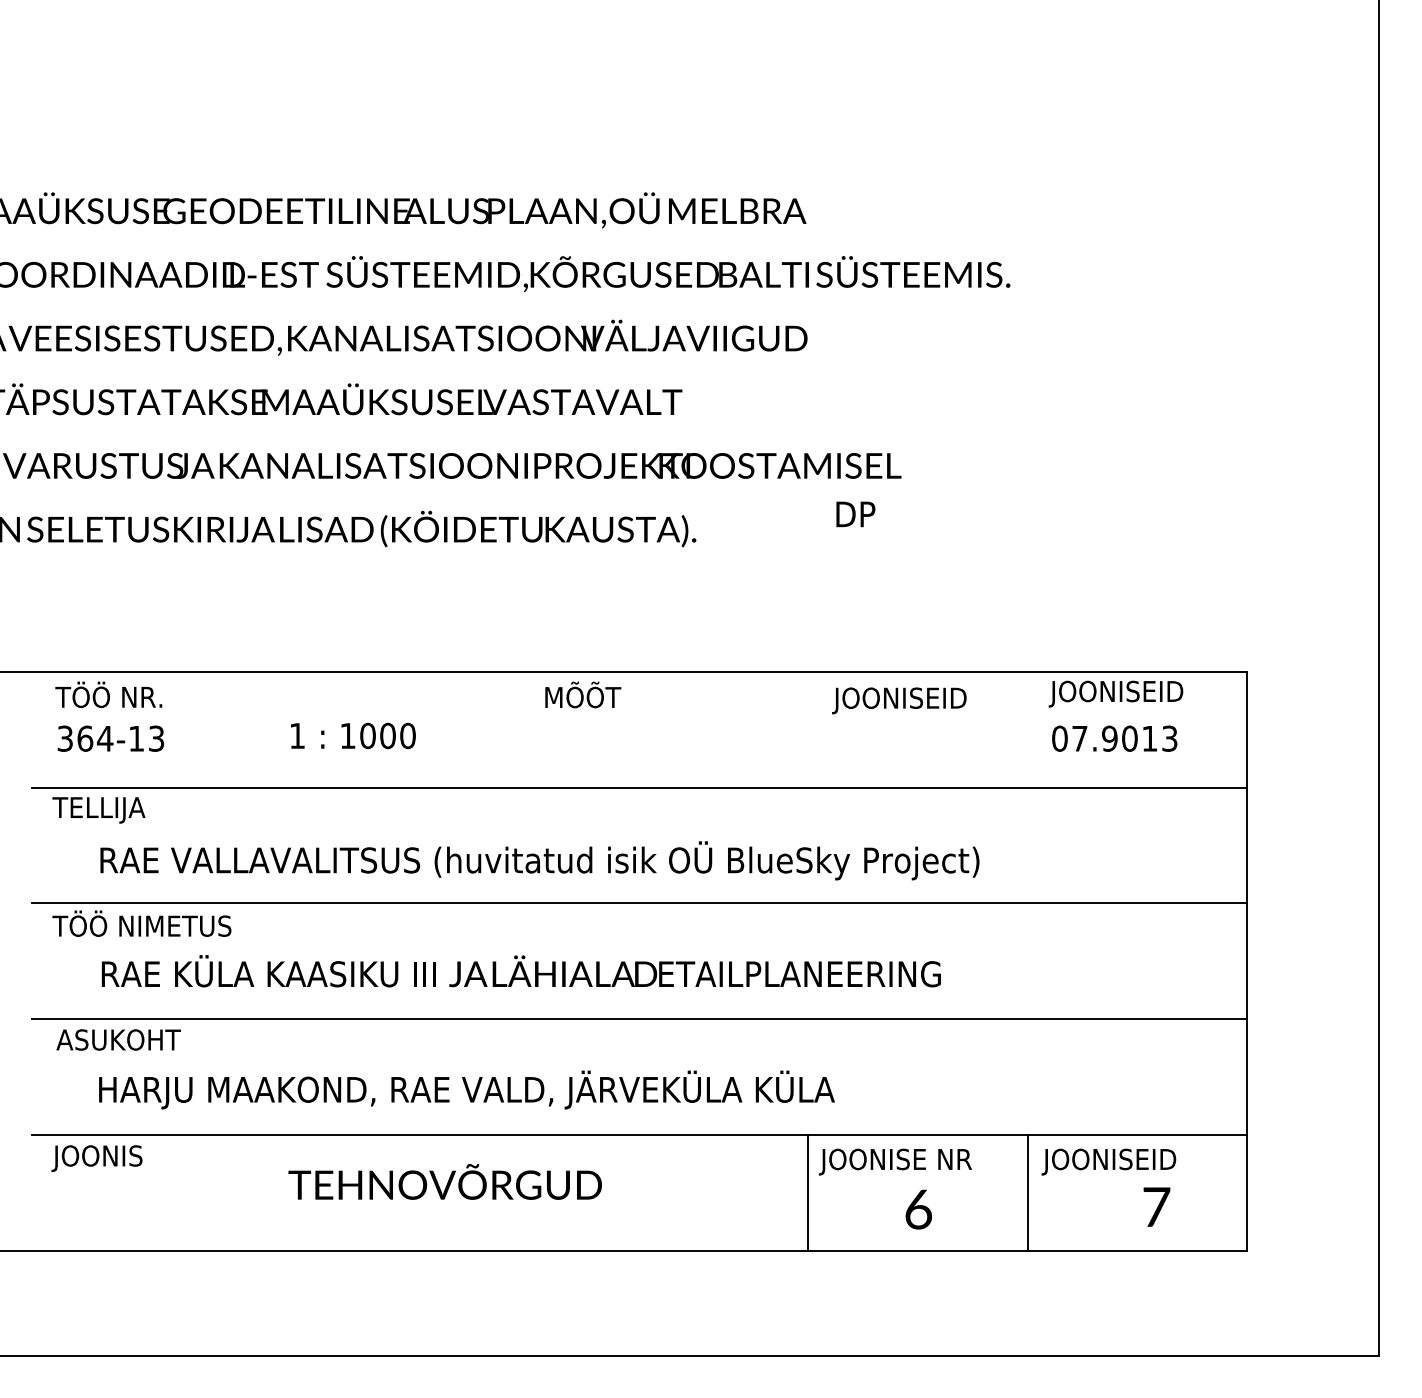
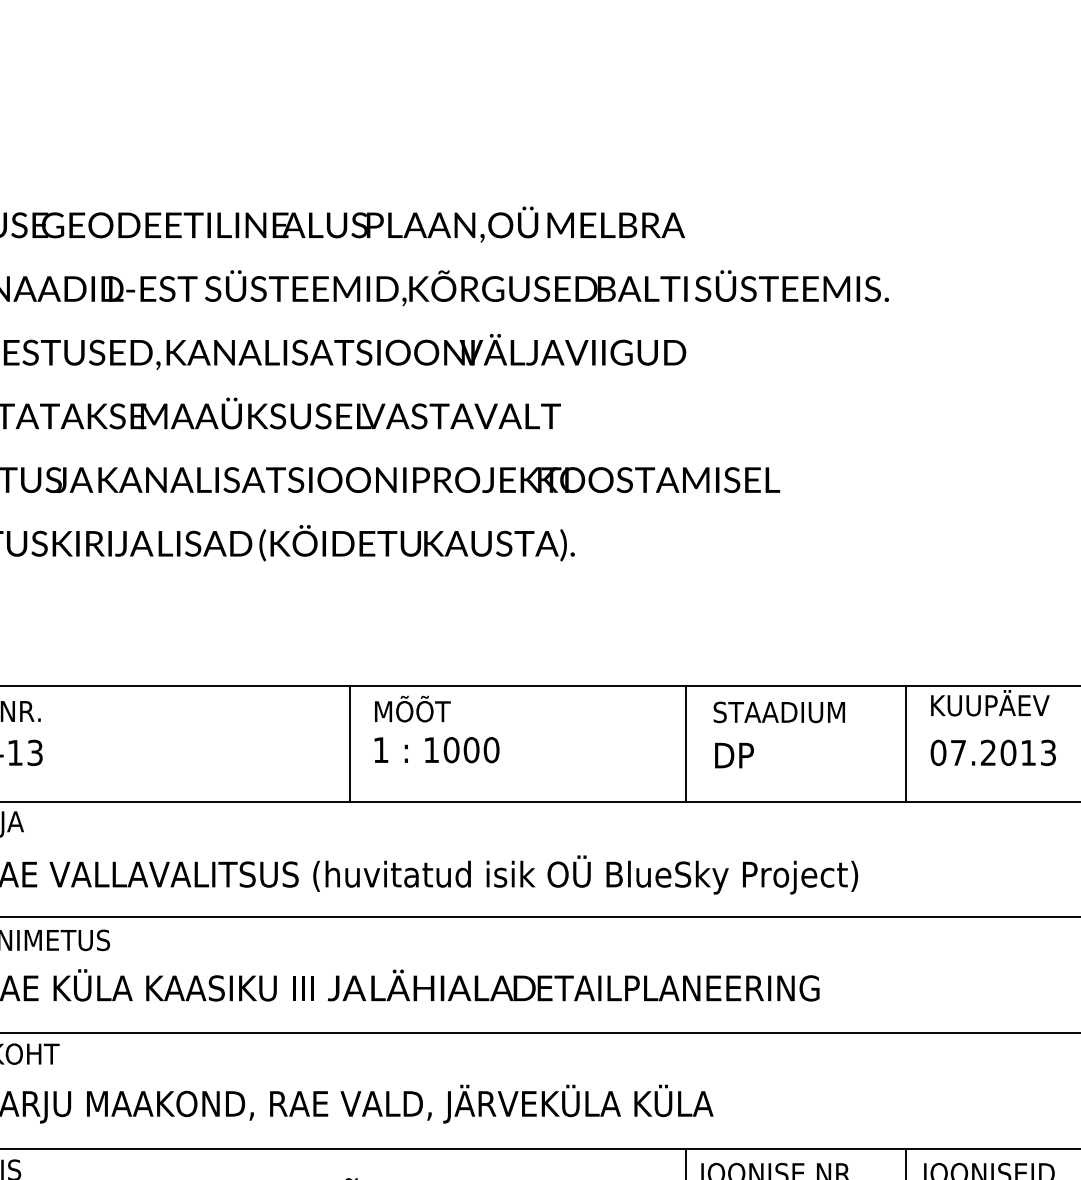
text: (855, 514) -> (734, 755), moved
text: (1115, 691) -> (994, 705), JOONISEID -> KUUPÄEV
text: (583, 694) -> (413, 708), moved
text: (899, 700) -> (778, 714), JOONISEID -> STAADIUM
line: (471, 729) -> (350, 743), added
line: (807, 729) -> (686, 743), added
line: (1027, 729) -> (906, 743), added
text: (353, 735) -> (437, 749), moved
text: (1109, 738) -> (988, 752), 07.9013 -> 07.2013

